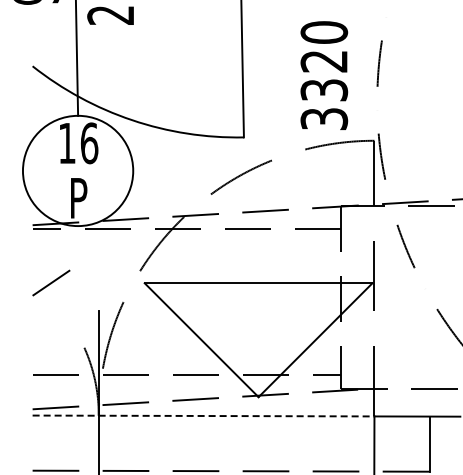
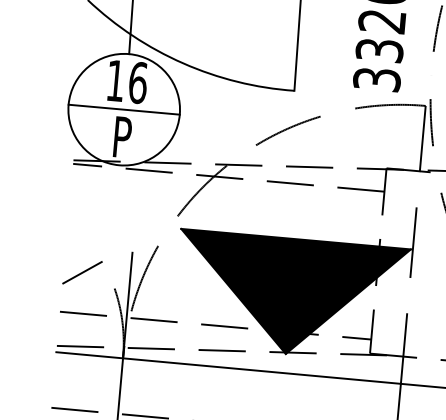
line: (77, 170) -> (123, 109), added
line: (51, 282) -> (82, 272), moved
fill: (258, 340) -> (290, 296), added
line: (203, 416) -> (228, 368), dashed -> solid

